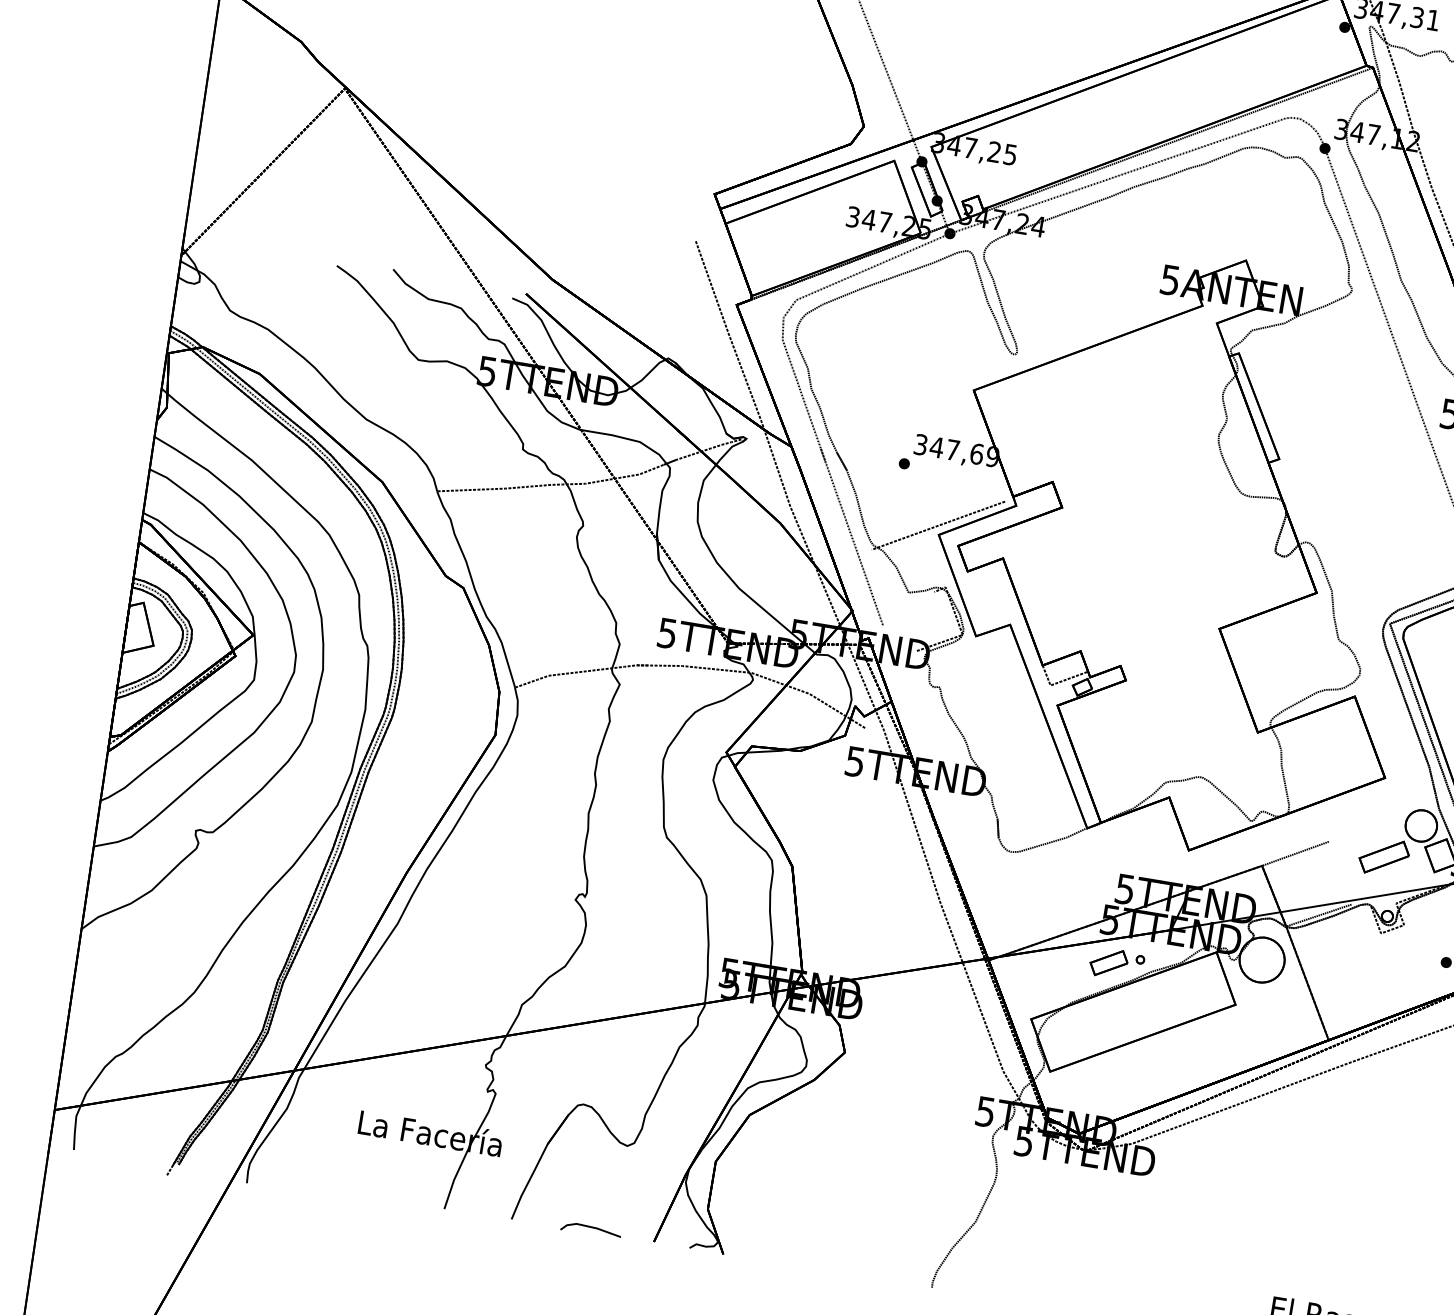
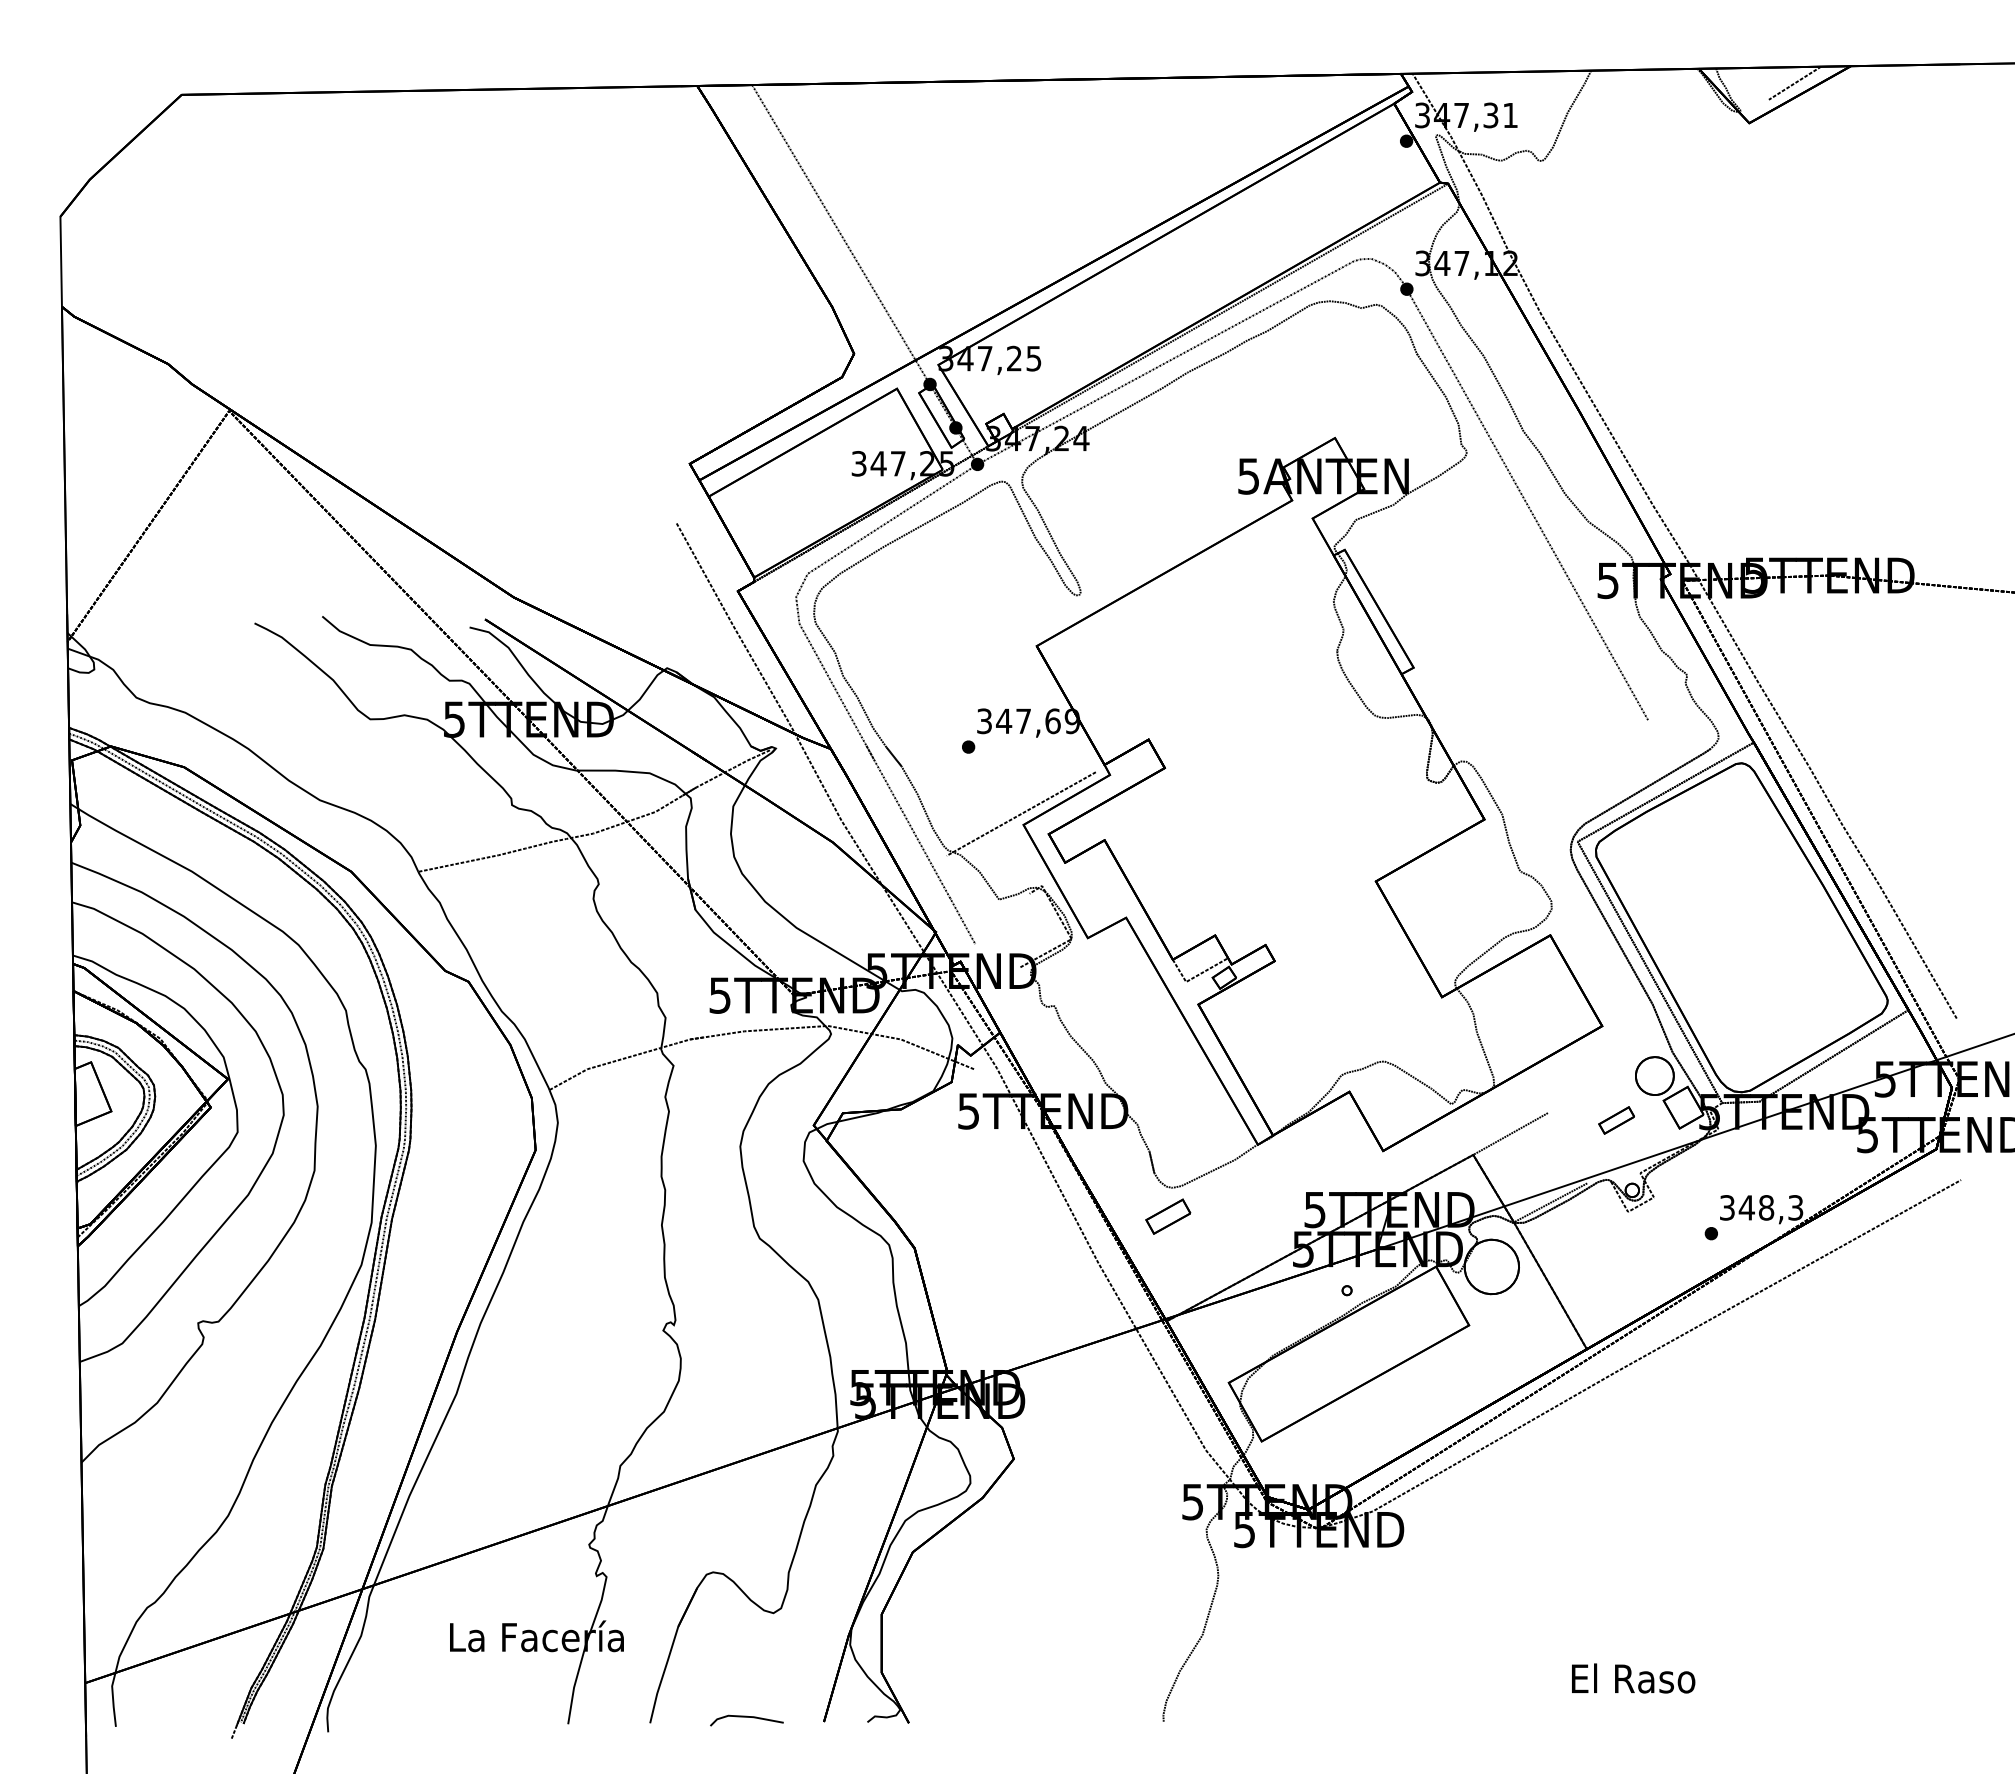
part: (1383, 857) -> (1616, 1120), size x0.6
part: (1109, 962) -> (1168, 1216), moved

